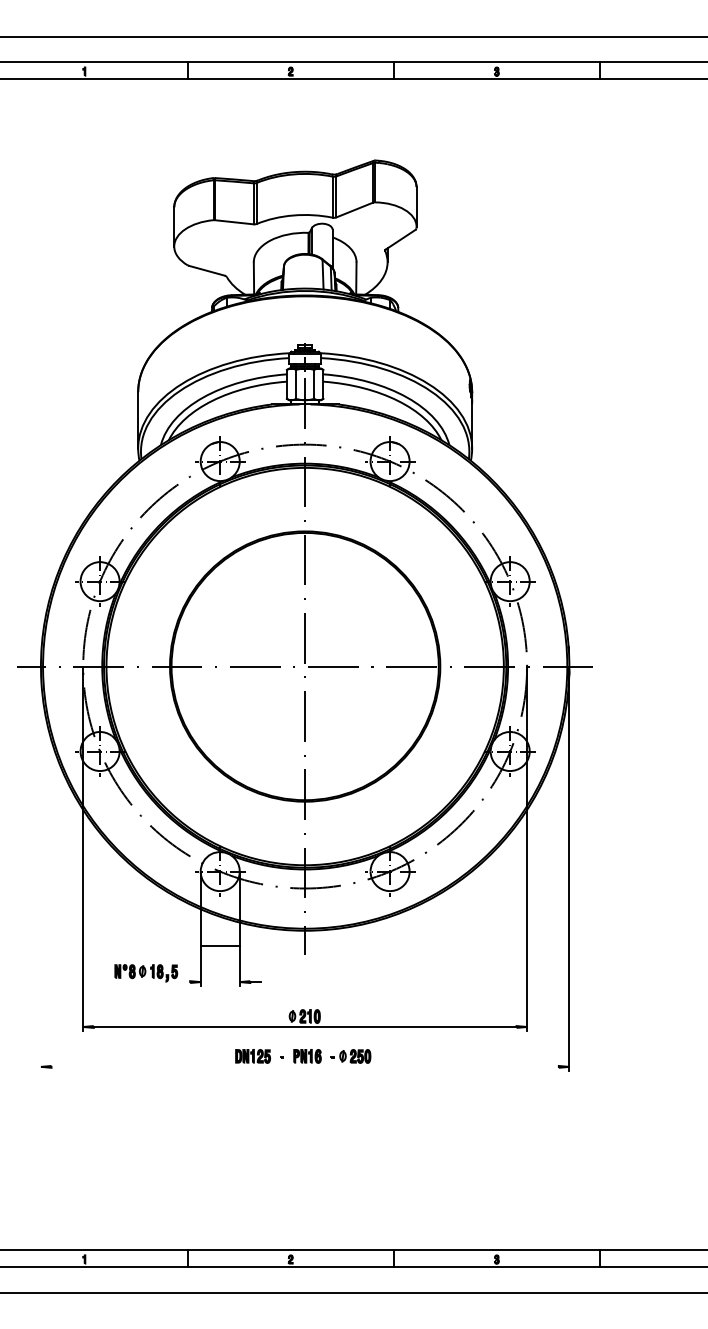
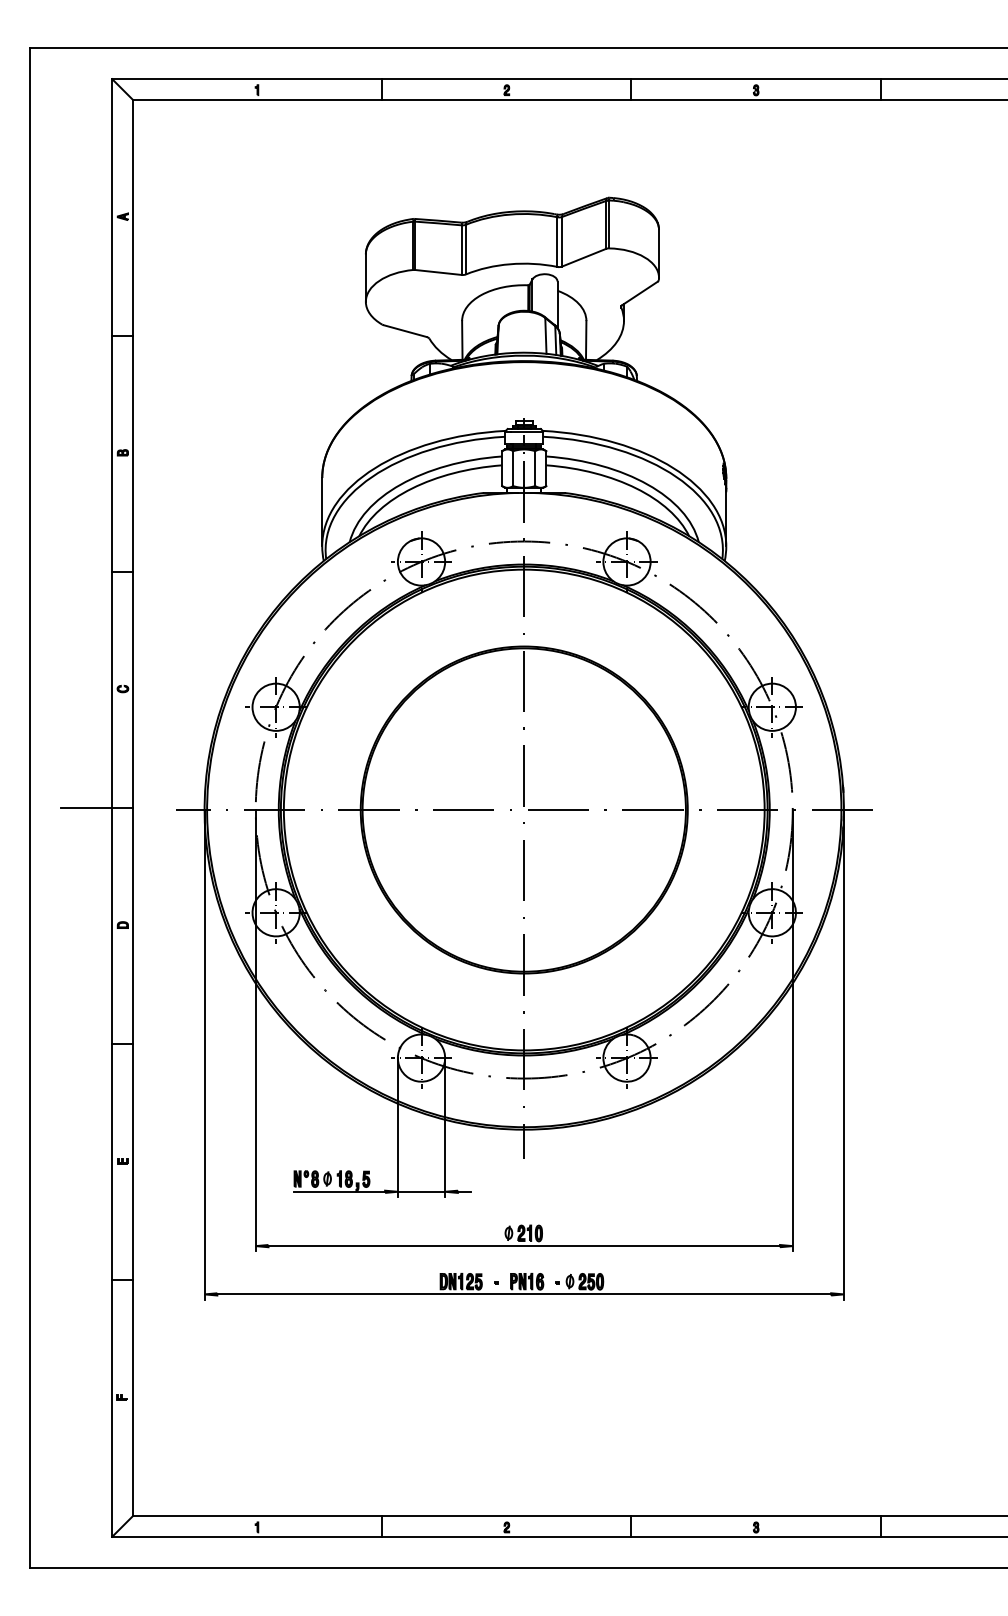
line: (40, 868) -> (204, 1054), added
line: (220, 945) -> (421, 1191), moved
line: (152, 981) -> (339, 1191), added
line: (305, 1066) -> (524, 1294), added

